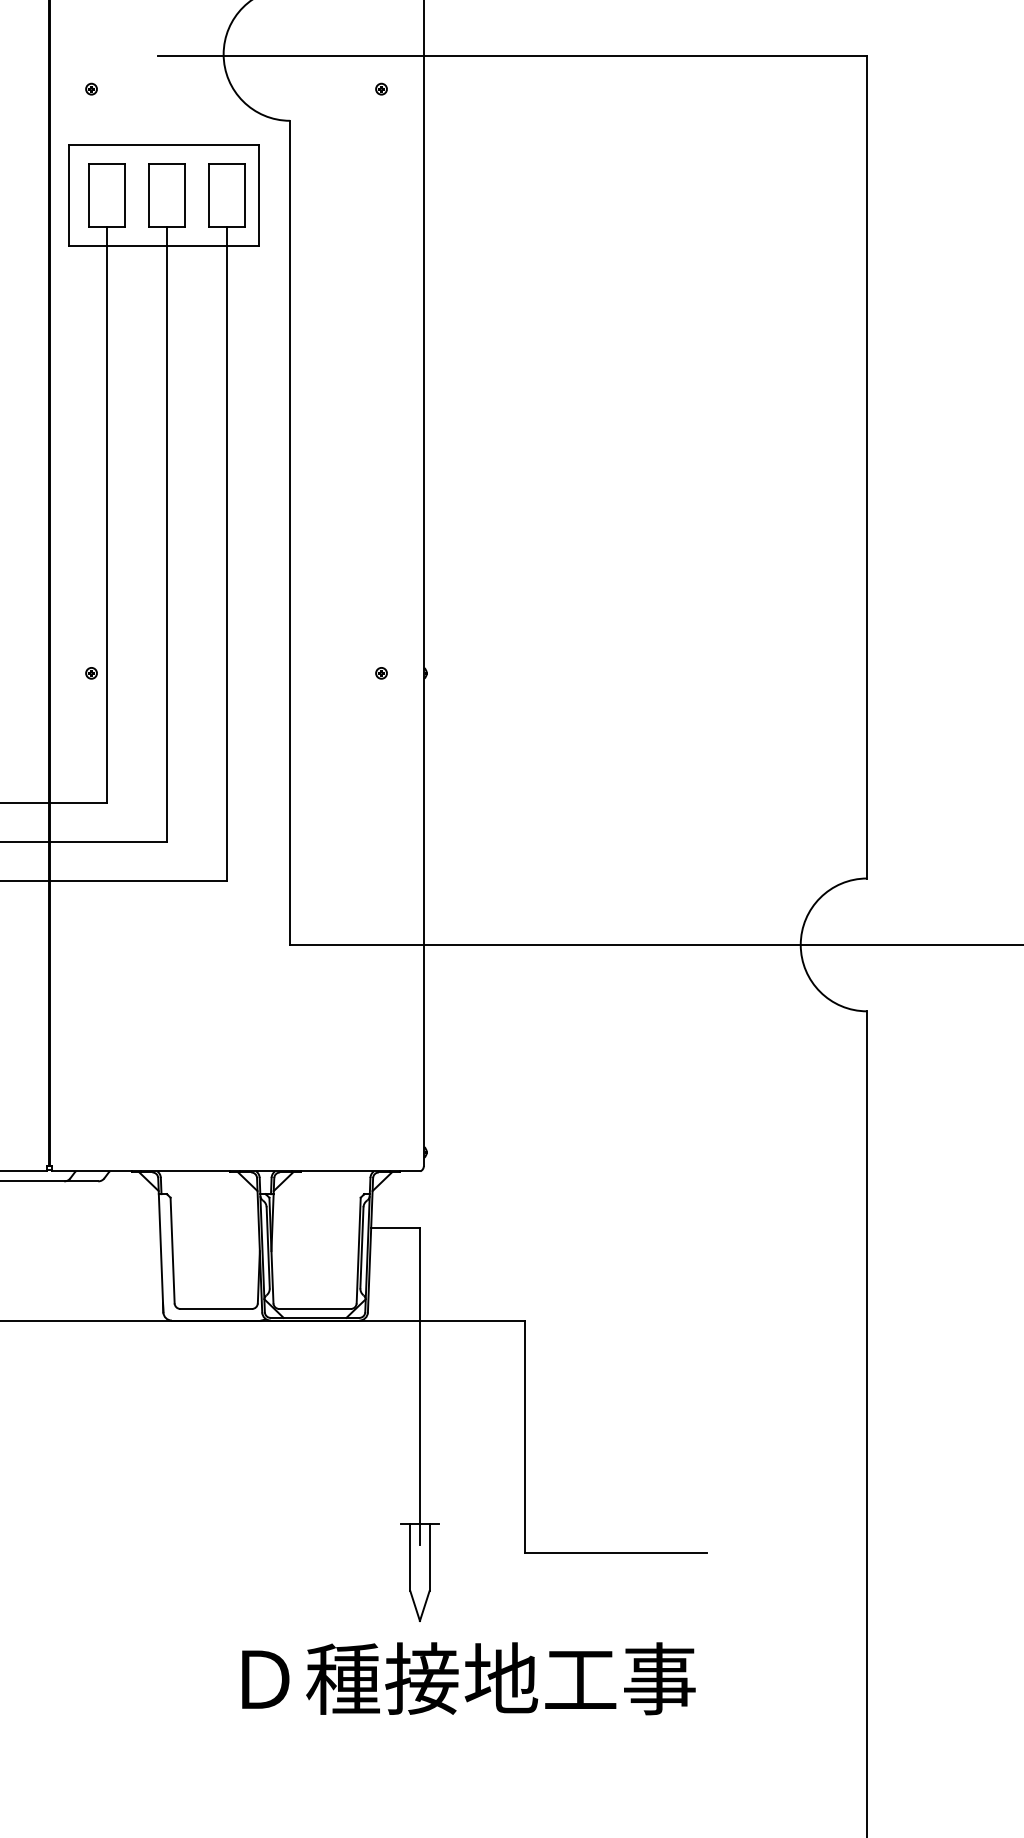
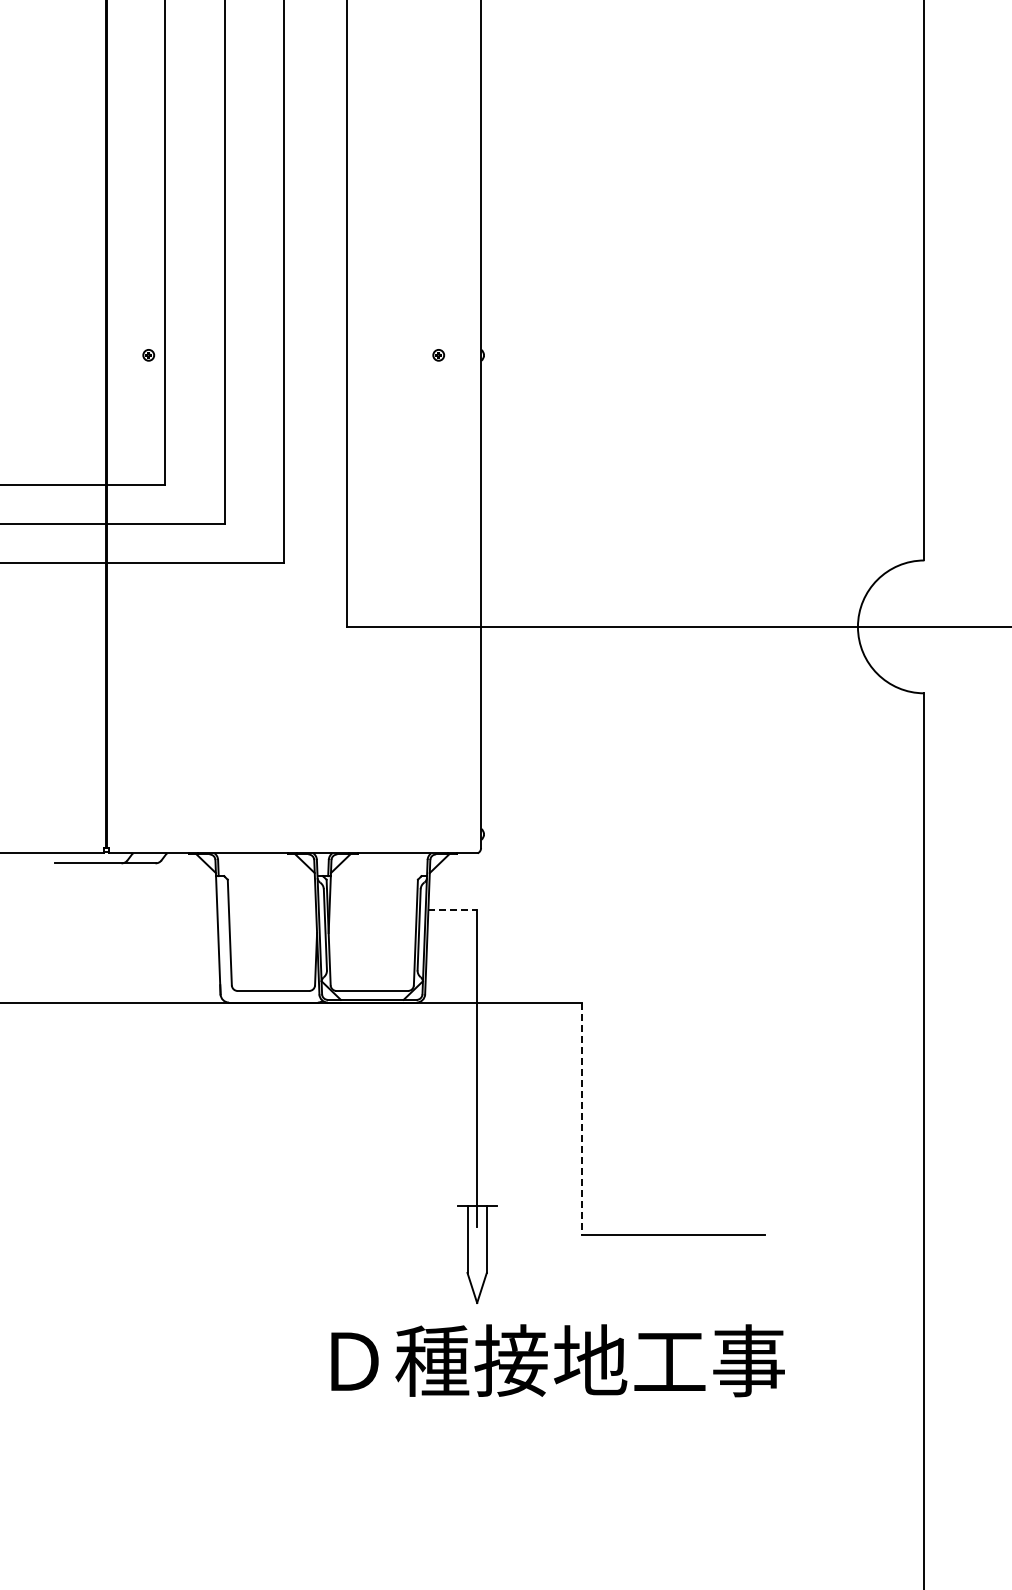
line: (396, 1227) -> (453, 909), solid -> dashed
line: (525, 1436) -> (582, 1118), solid -> dashed
text: (468, 1678) -> (557, 1360), moved

